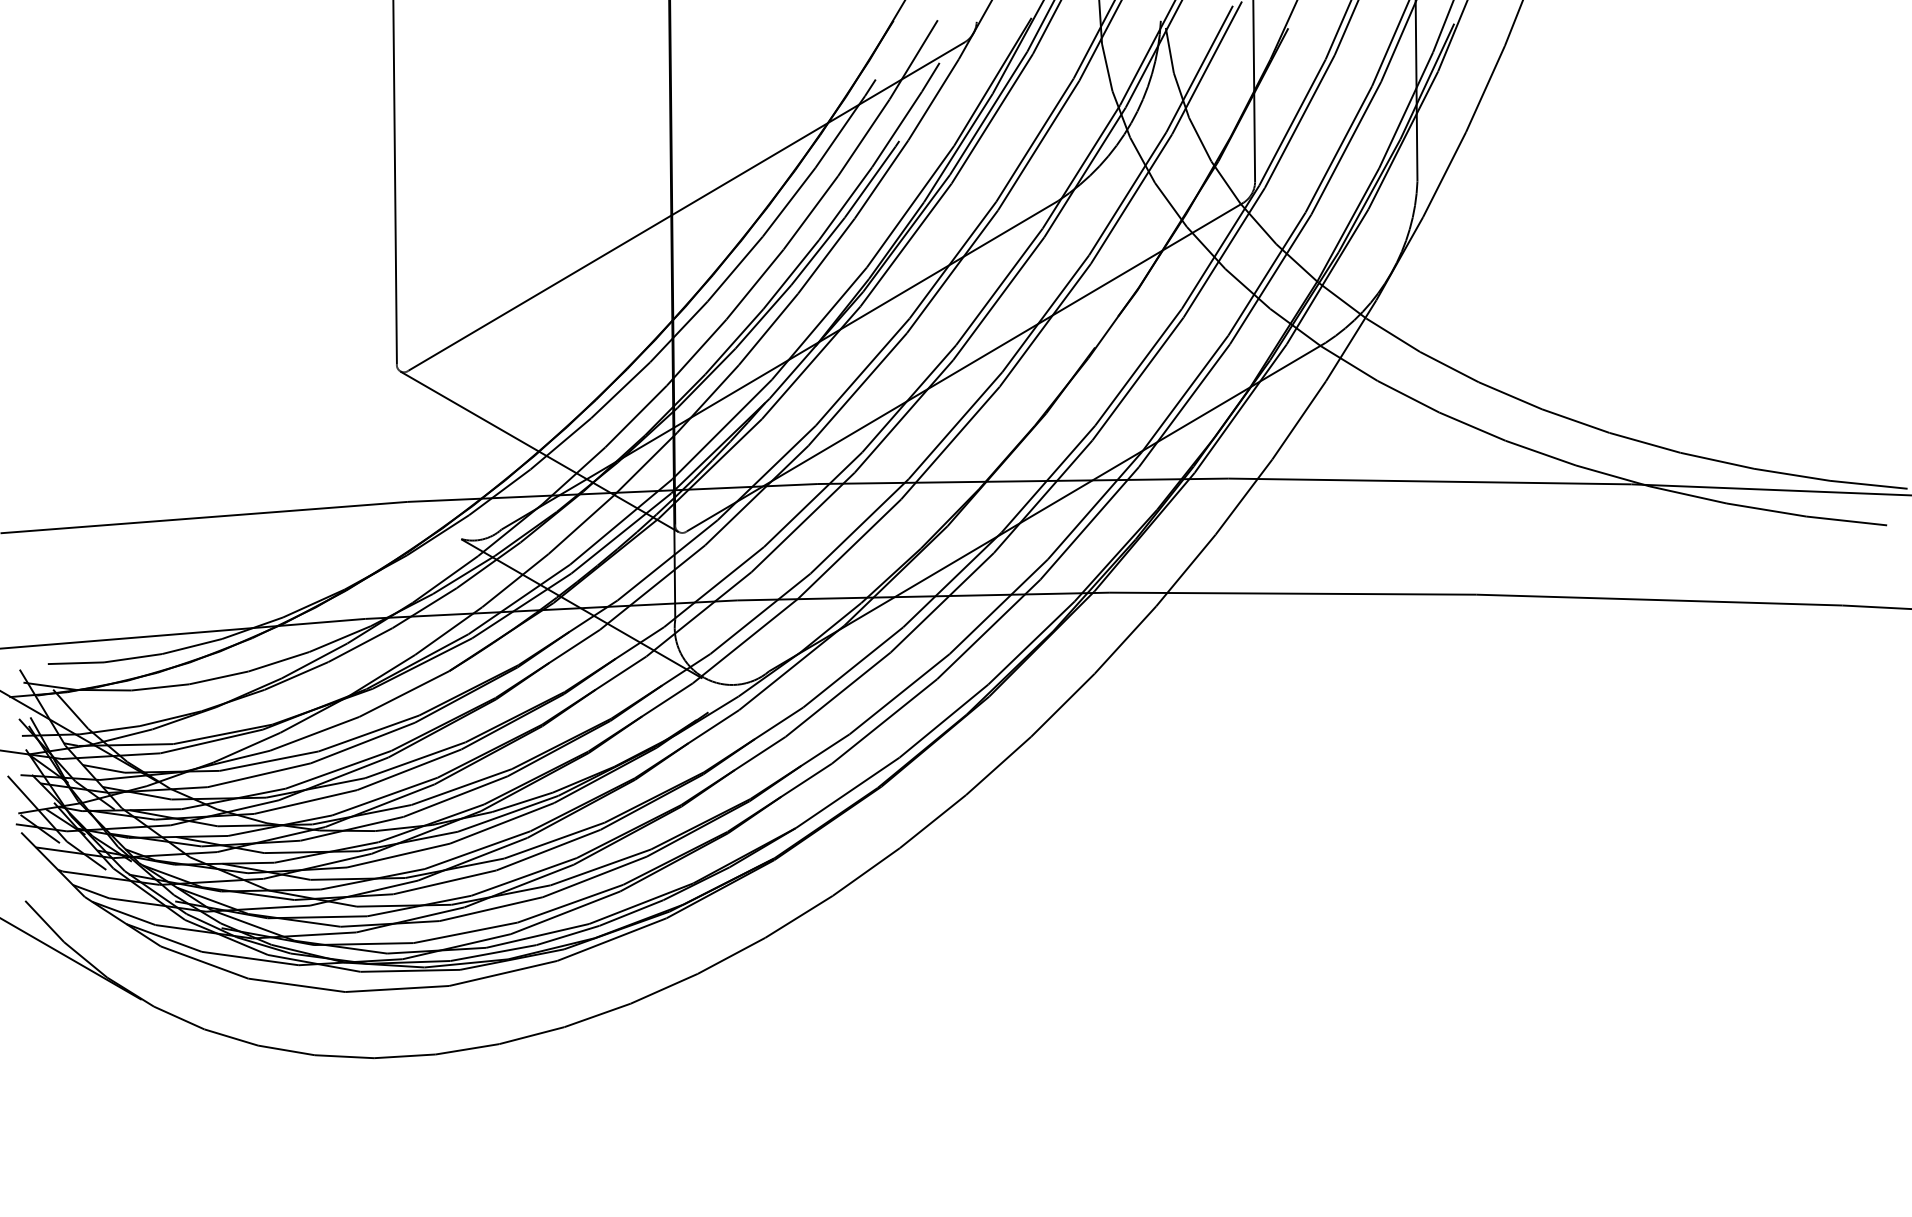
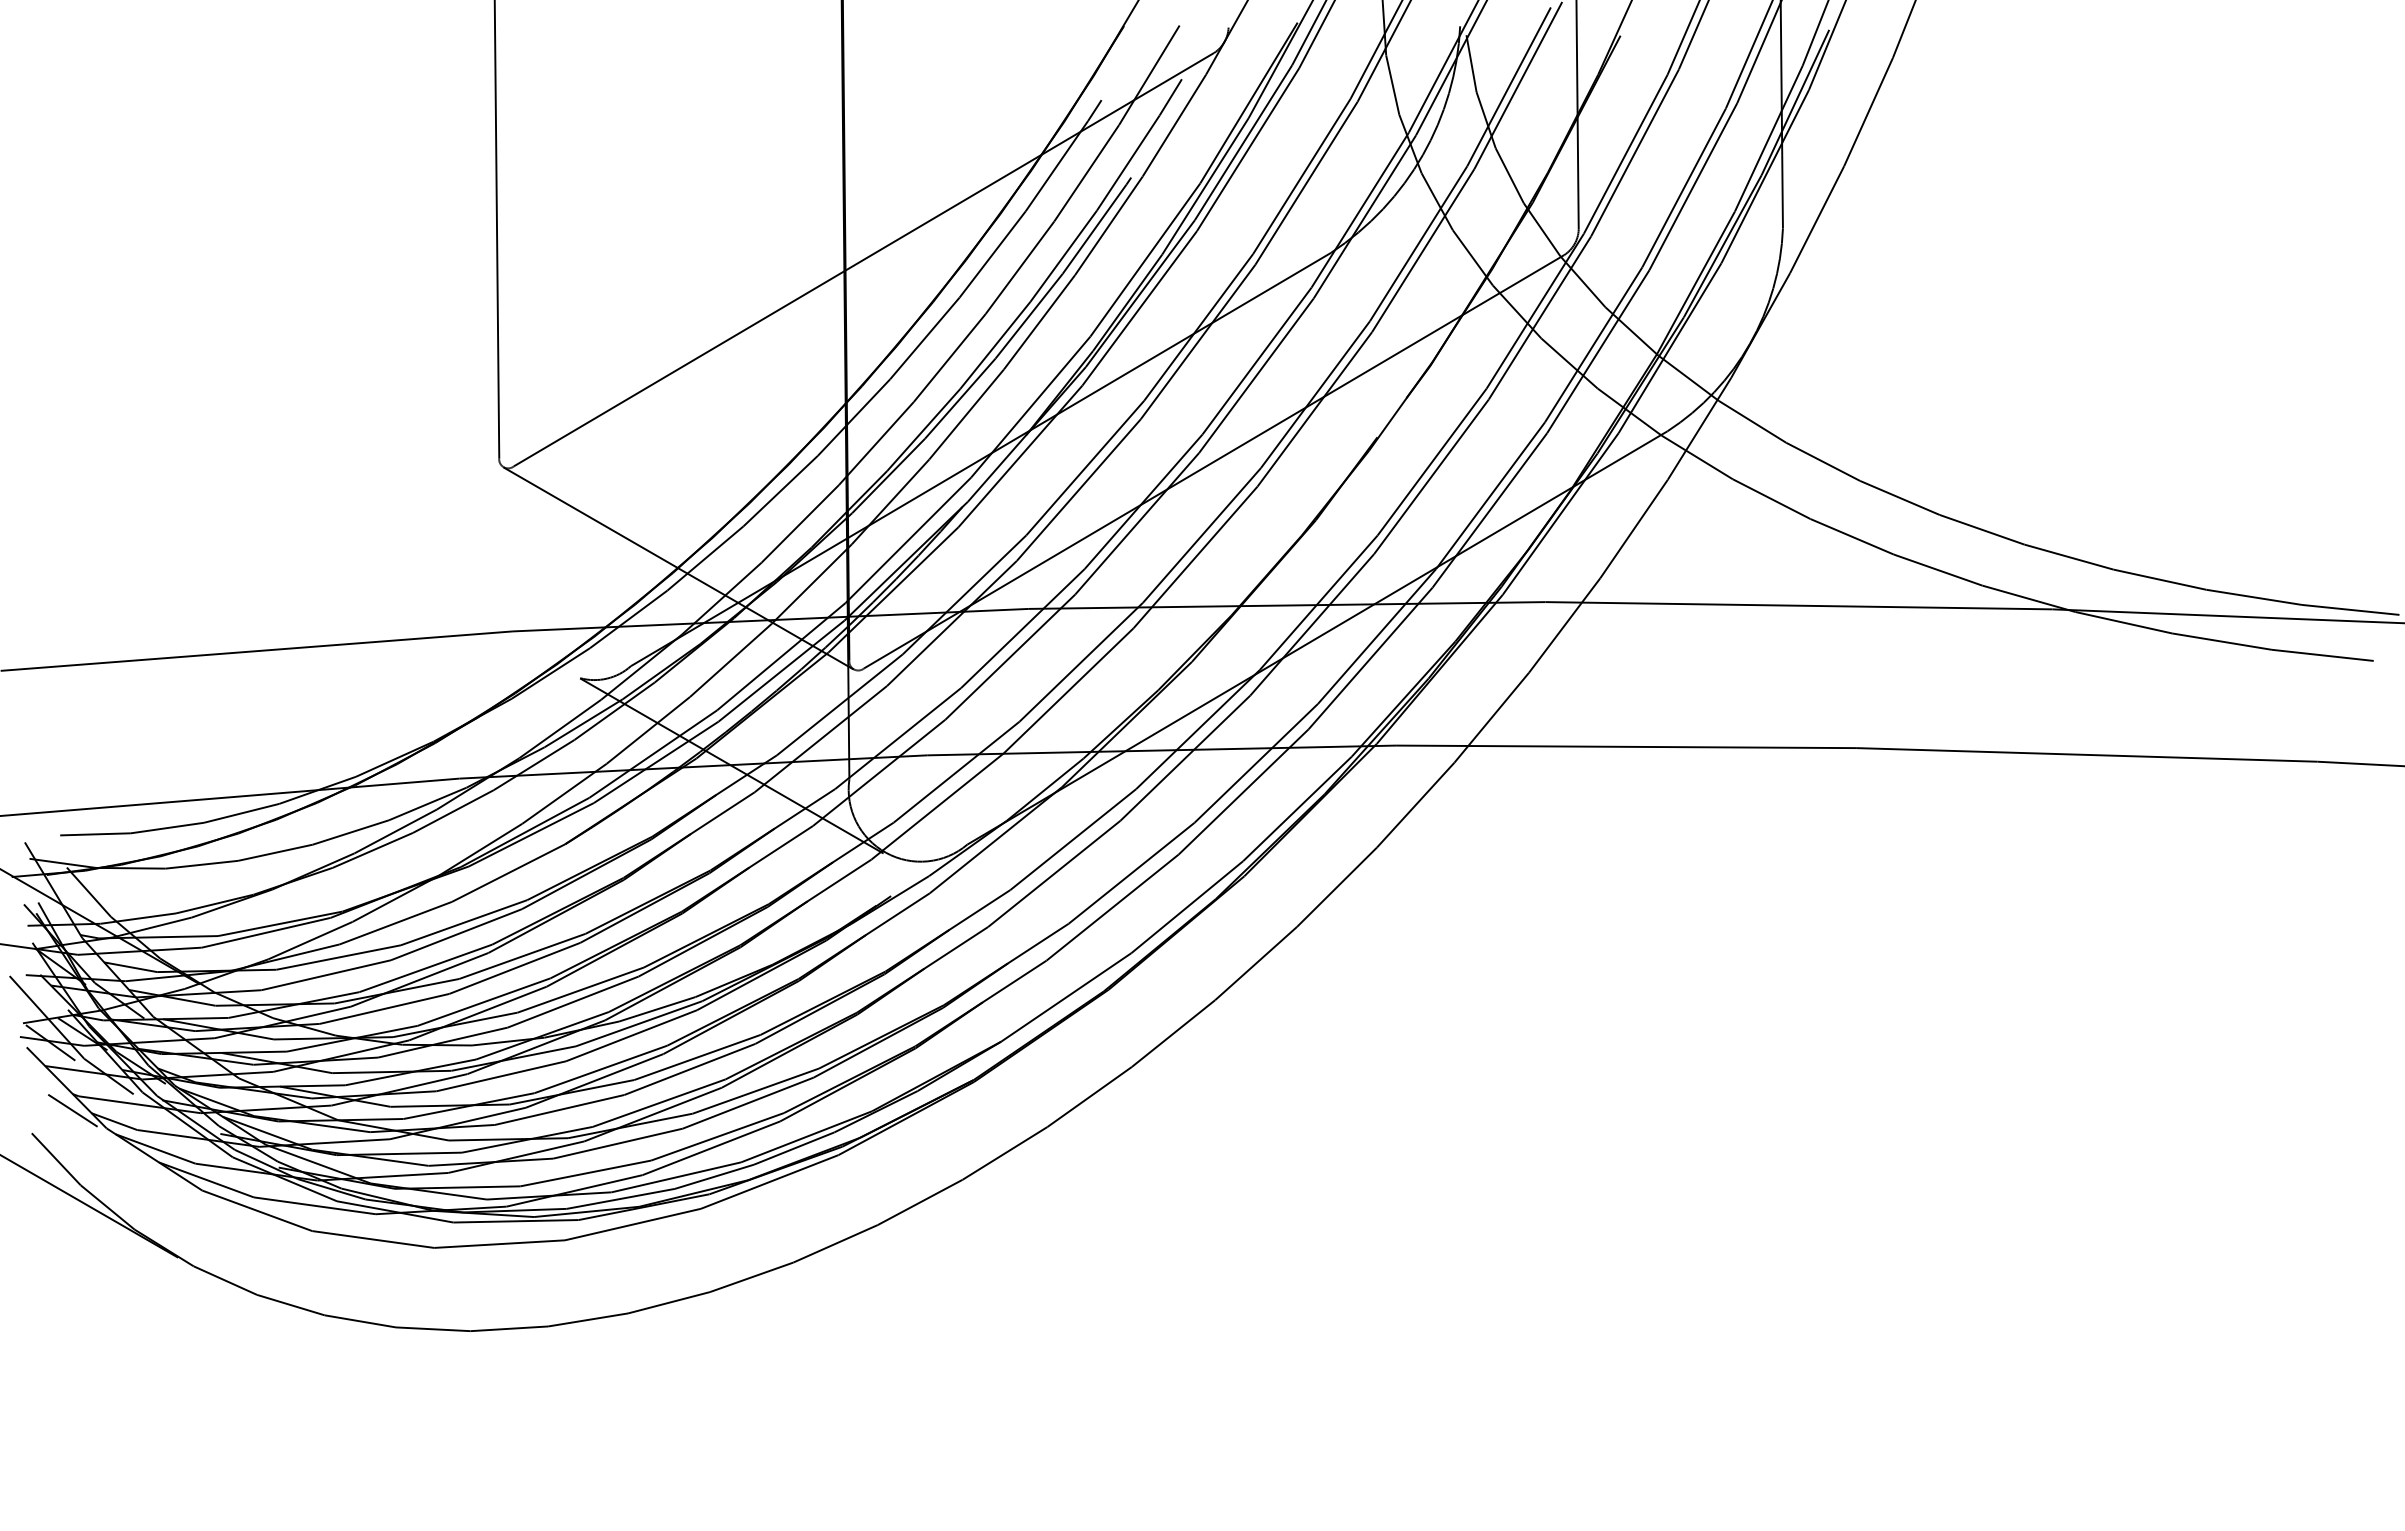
line: (57, 882) -> (72, 1110), added

